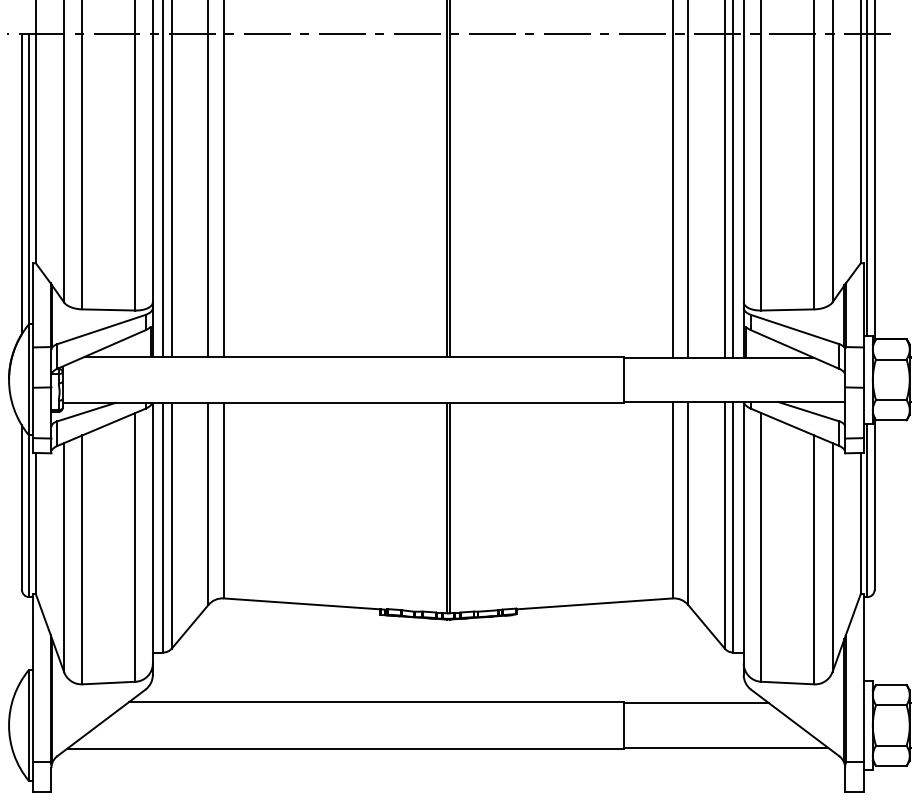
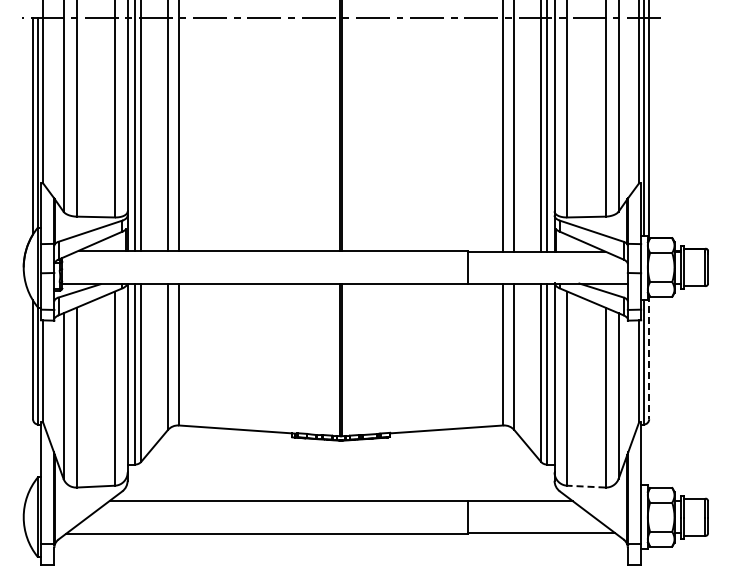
line: (875, 504) -> (649, 357), solid -> dashed
line: (786, 682) -> (585, 486), solid -> dashed

